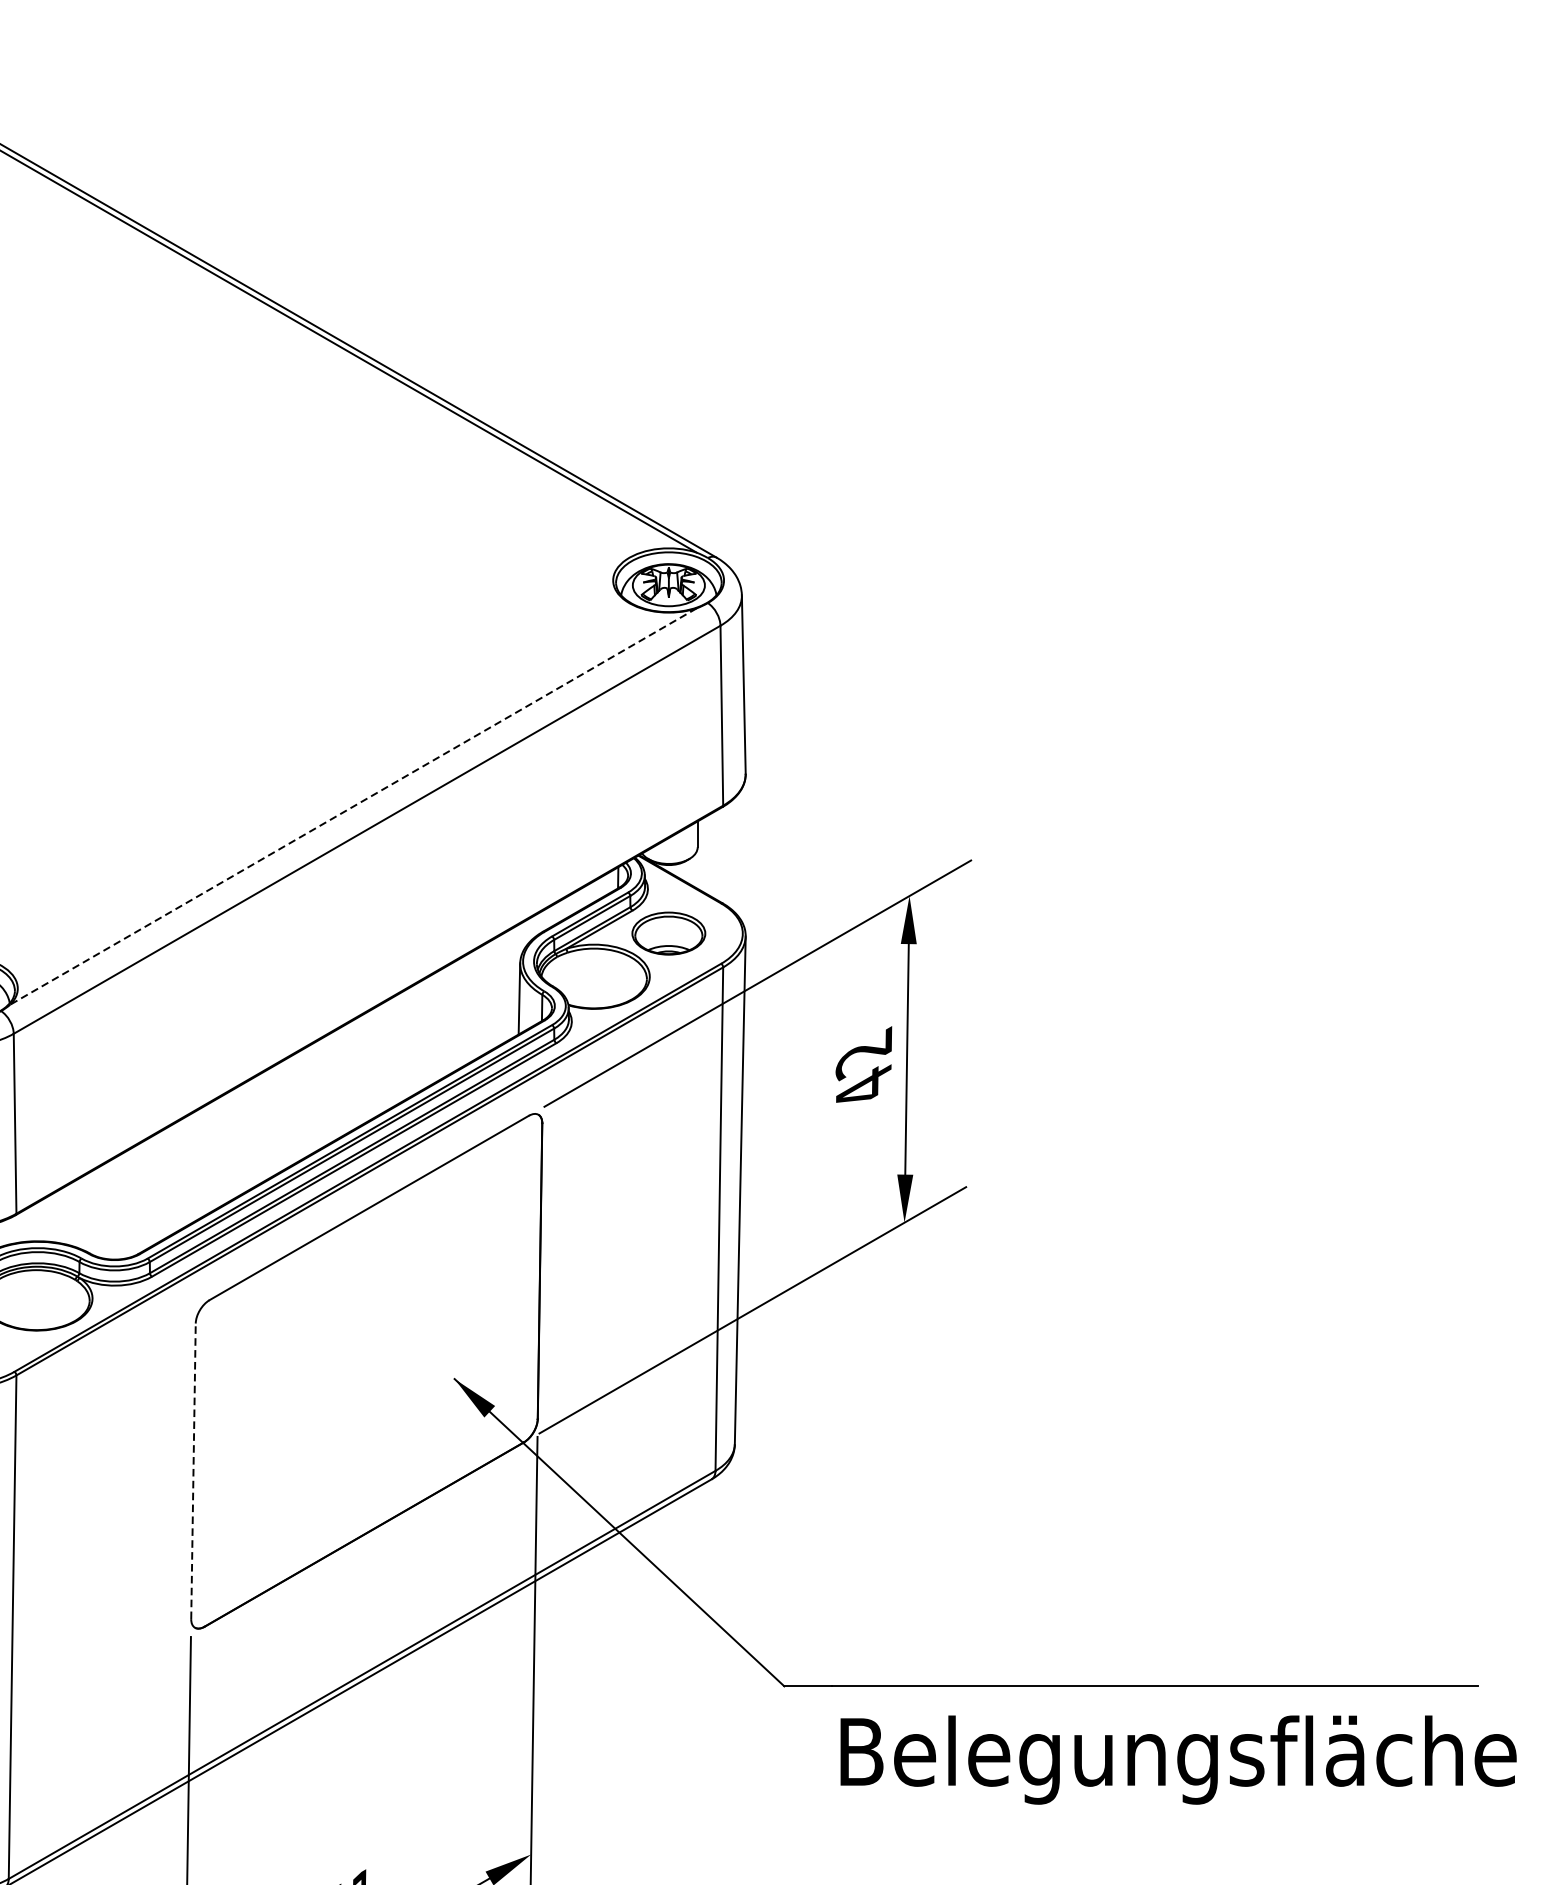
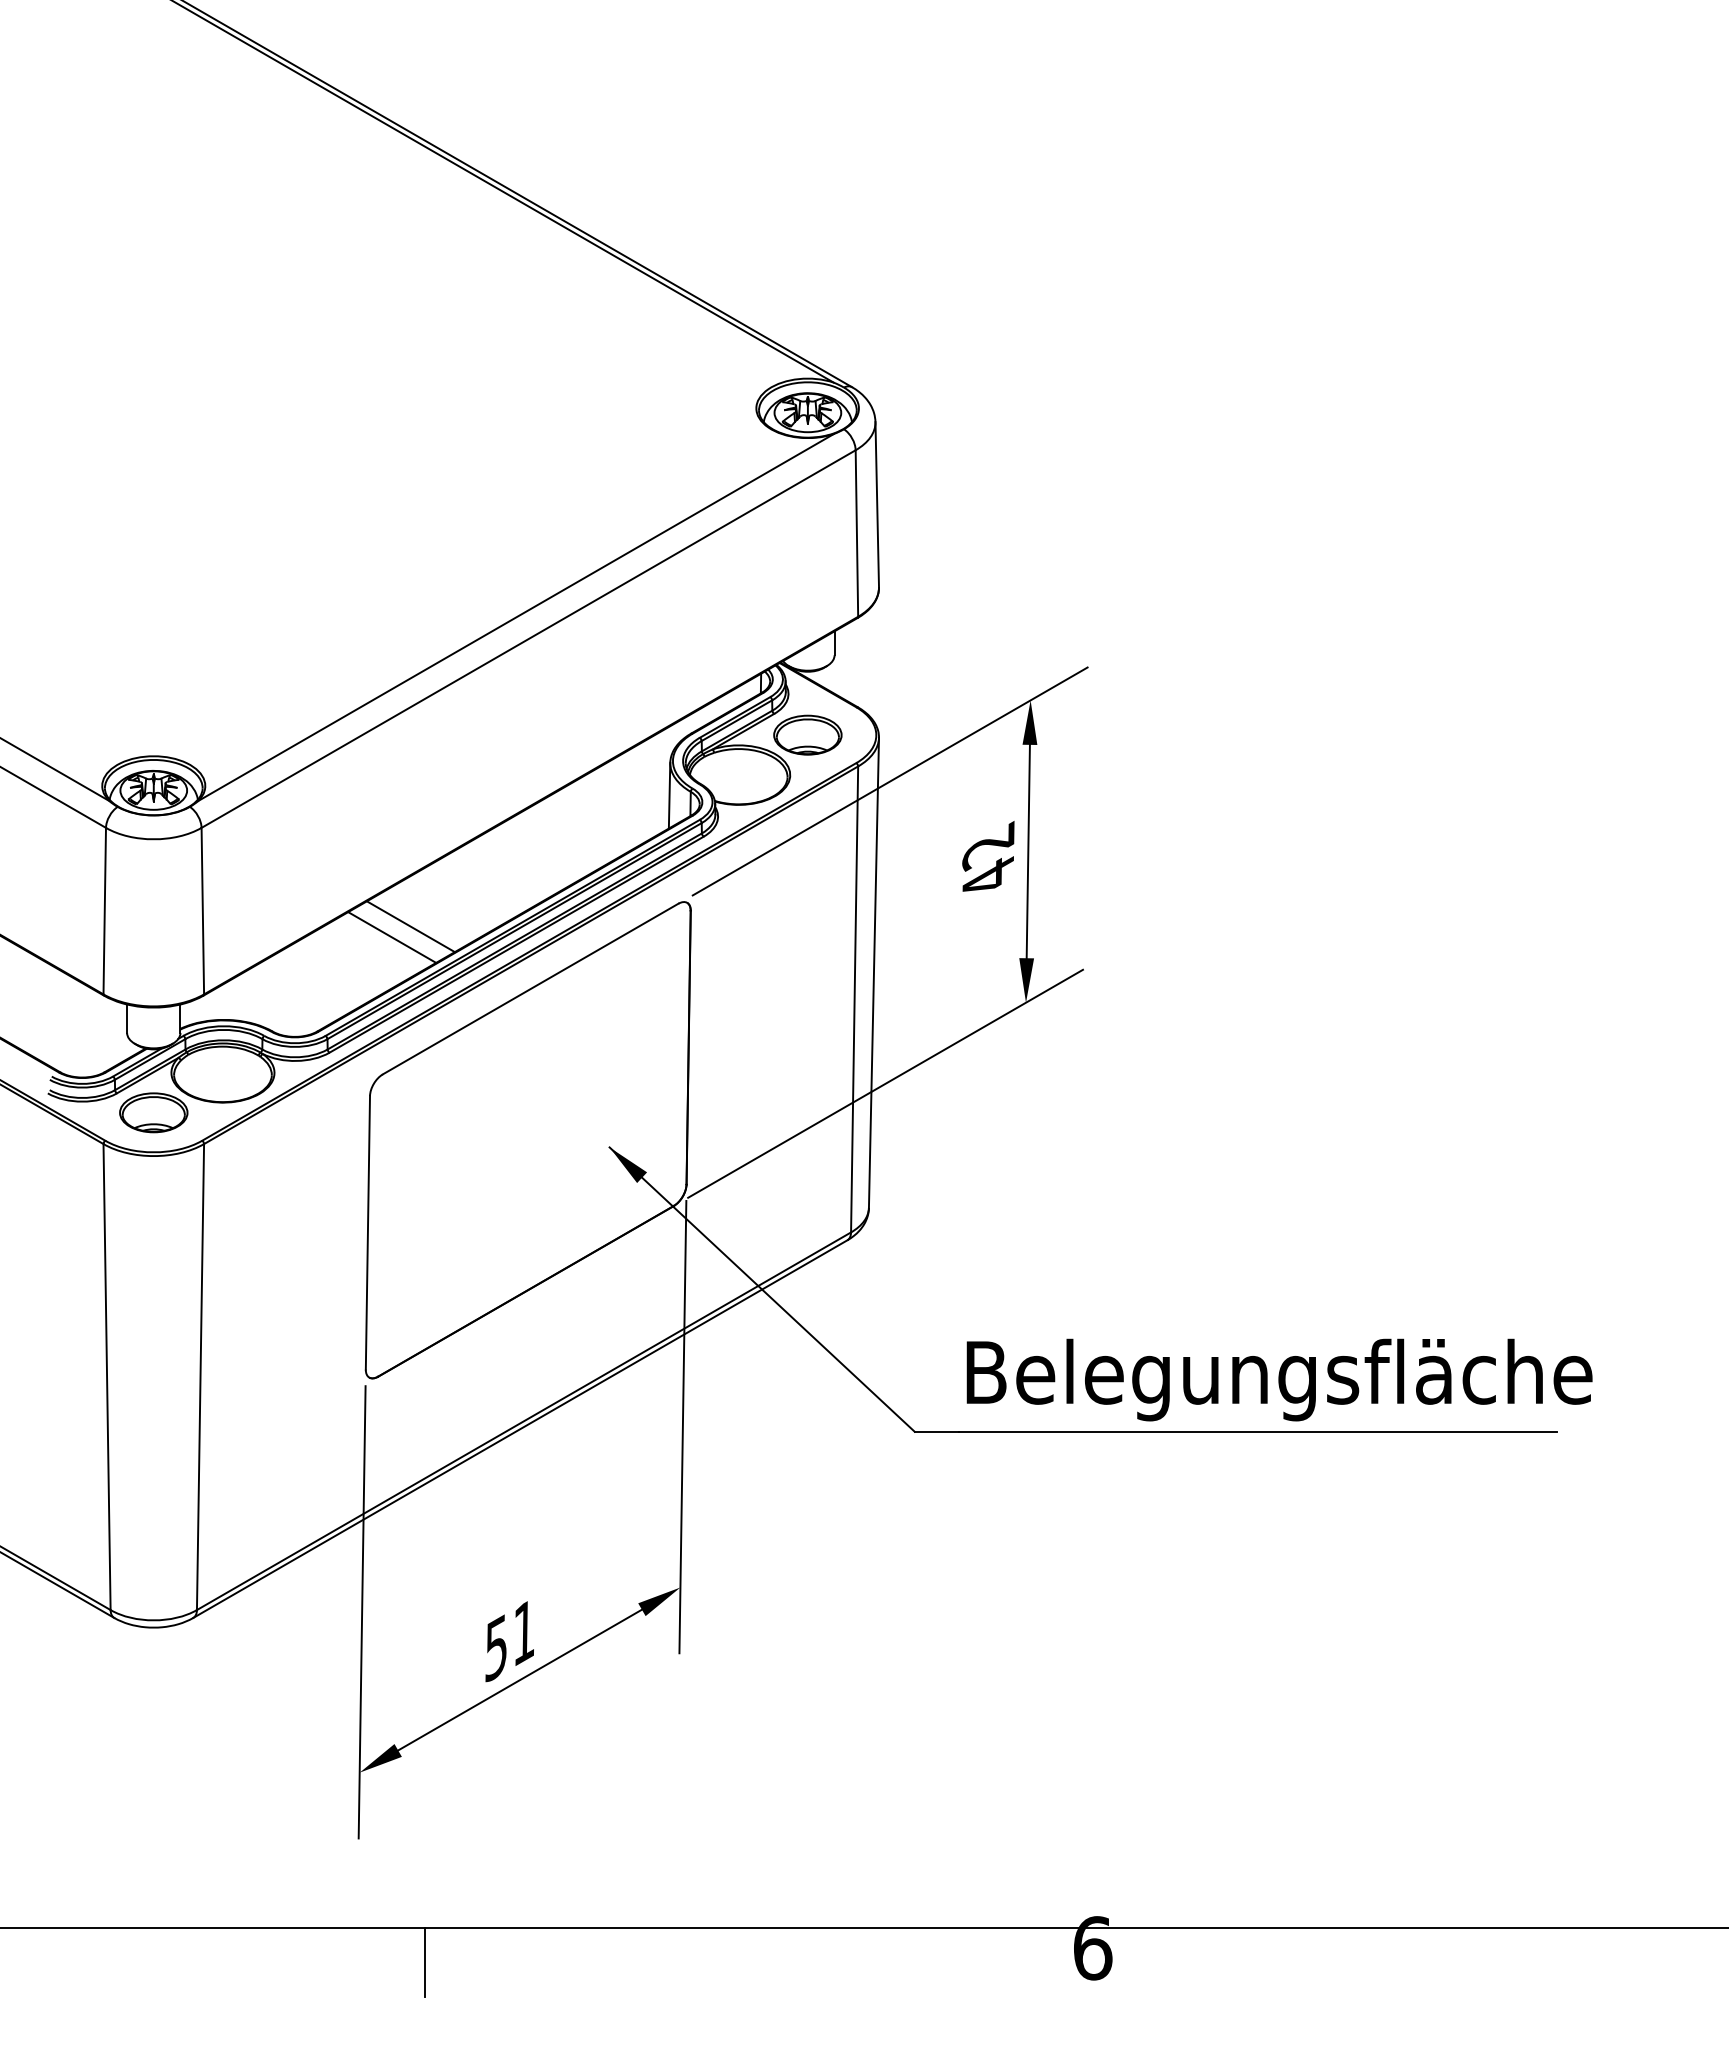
line: (354, 806) -> (516, 617), dashed -> solid
line: (239, 1140) -> (410, 926), added
line: (220, 1152) -> (392, 937), added
line: (193, 1470) -> (367, 1232), dashed -> solid
text: (1178, 1759) -> (1279, 1379), moved

